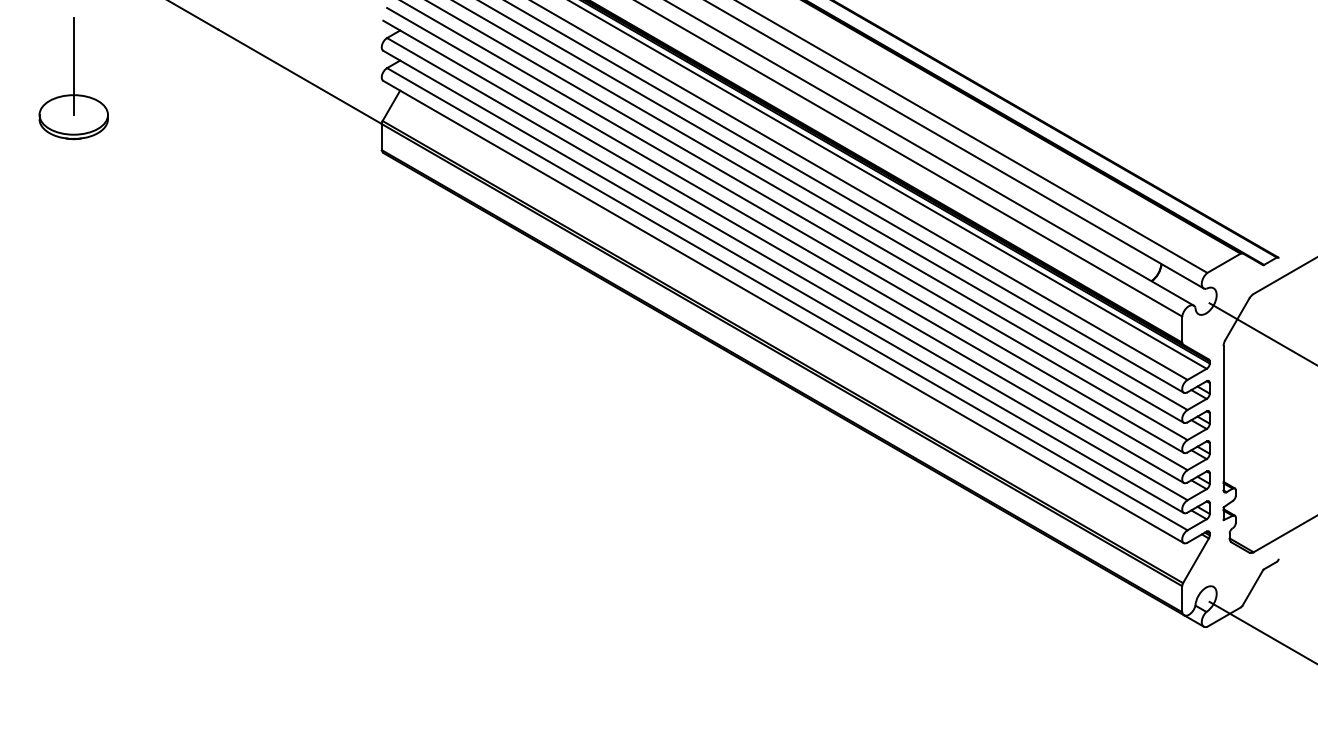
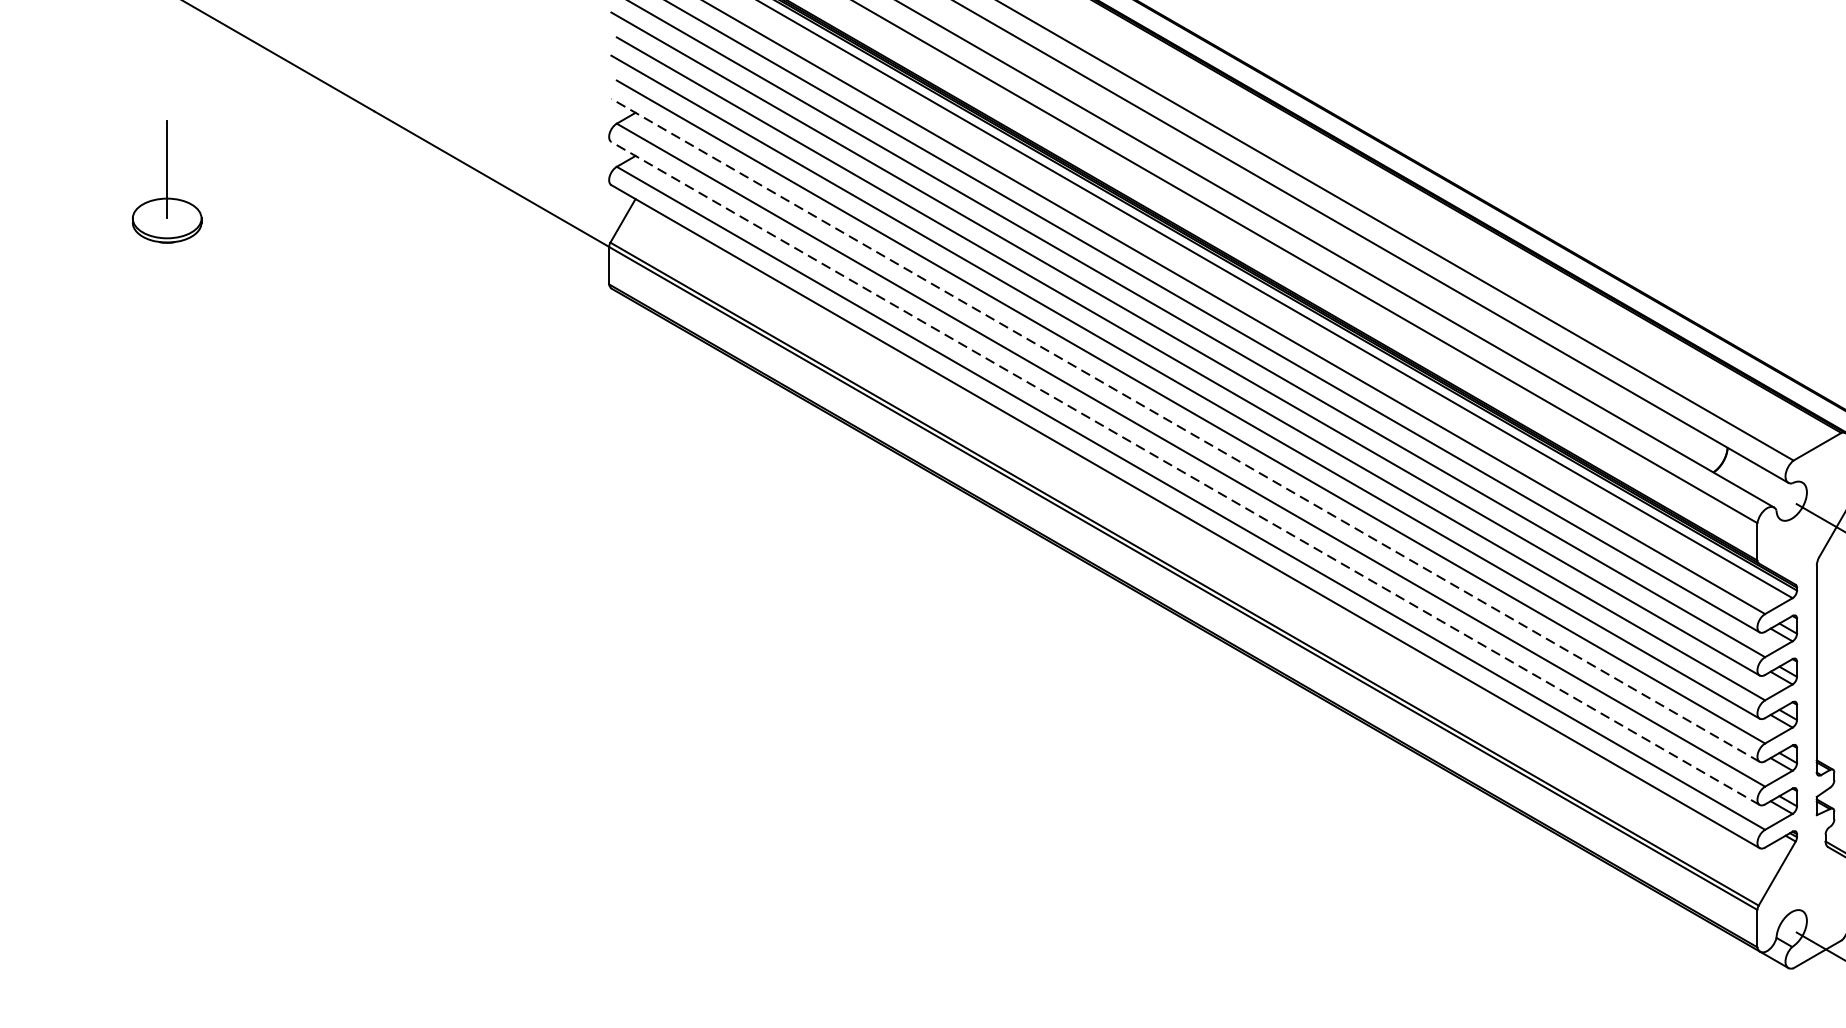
part: (73, 78) -> (166, 181), size x0.7
line: (783, 251) -> (1185, 429), solid -> dashed
line: (783, 281) -> (1185, 472), solid -> dashed

